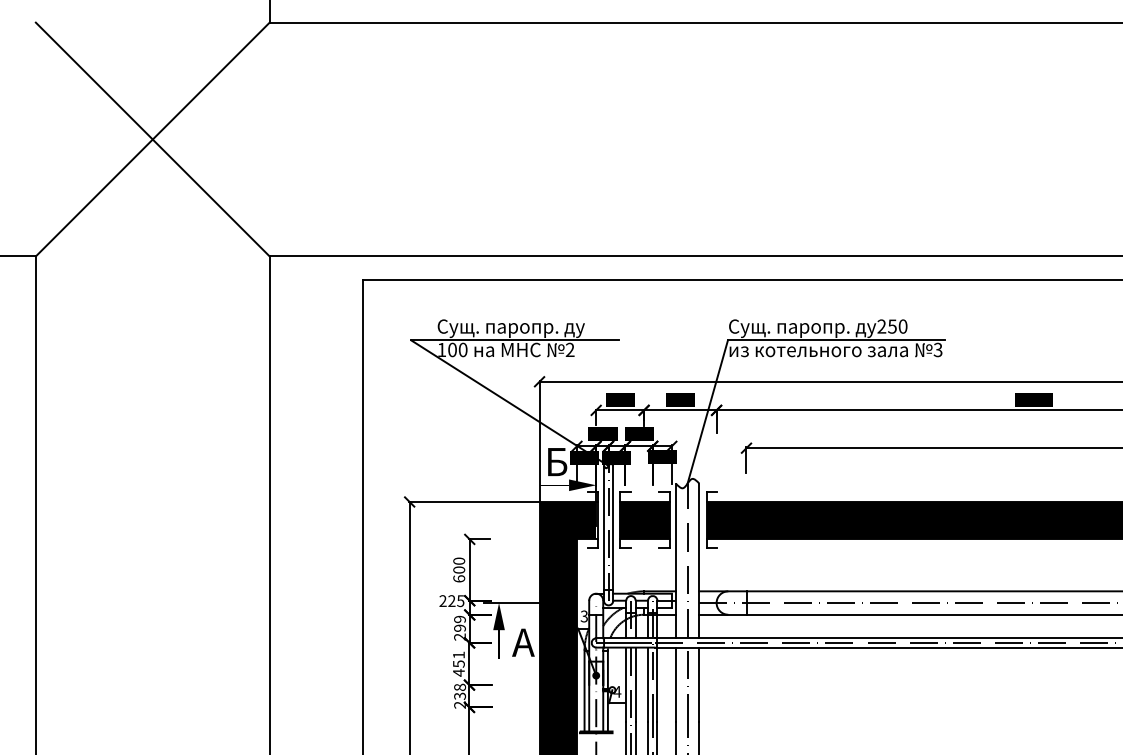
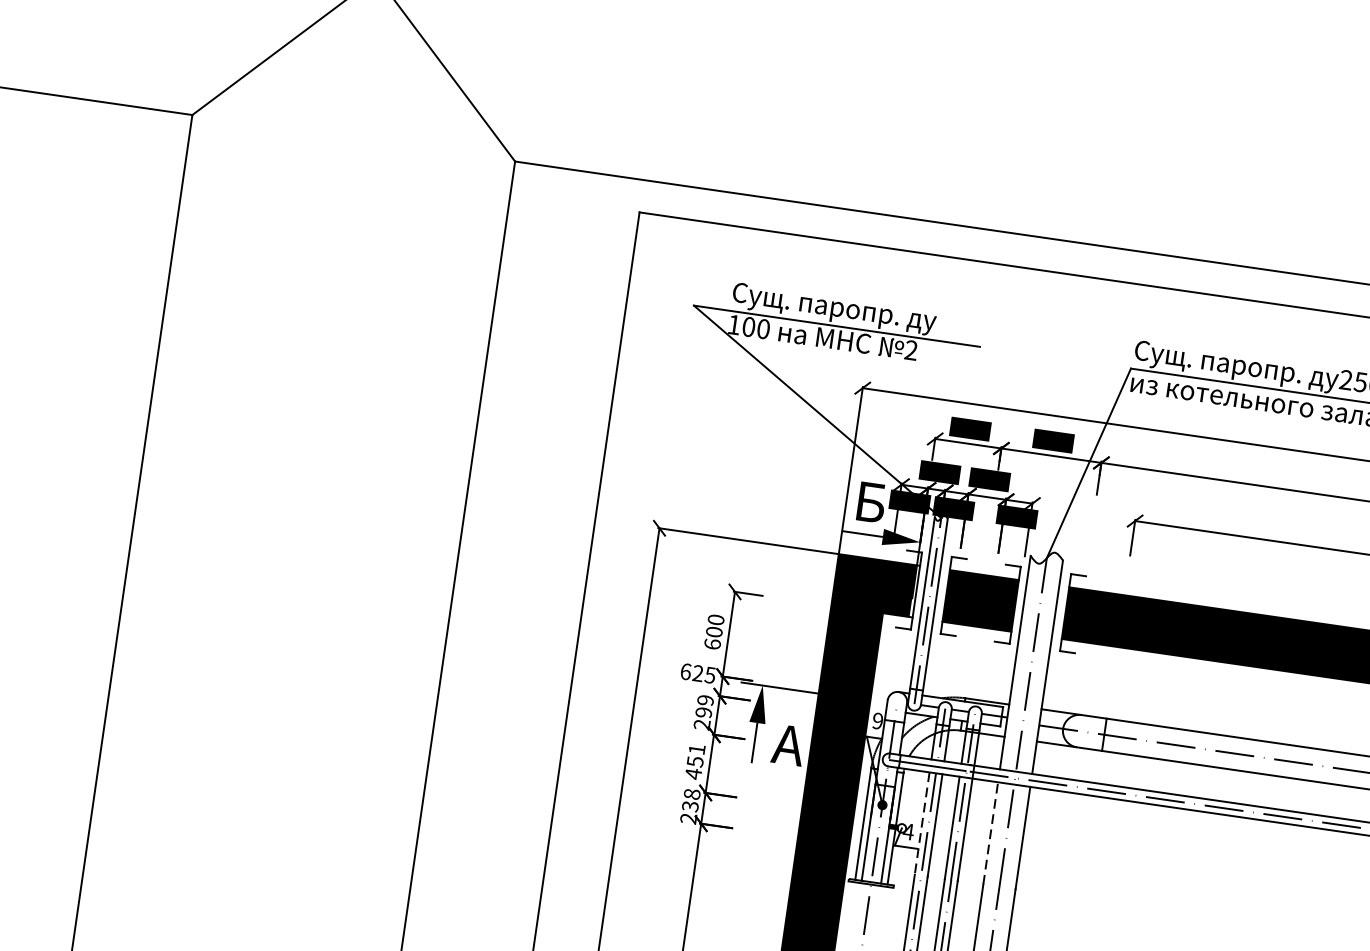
text: (442, 601) -> (685, 672), 225 -> 625
text: (583, 616) -> (876, 720), 3 -> 9
line: (675, 684) -> (990, 833), solid -> dashed
line: (626, 685) -> (922, 824), solid -> dashed

